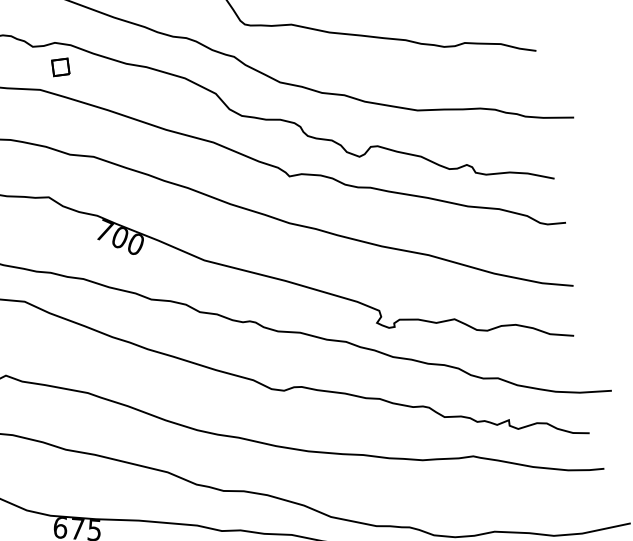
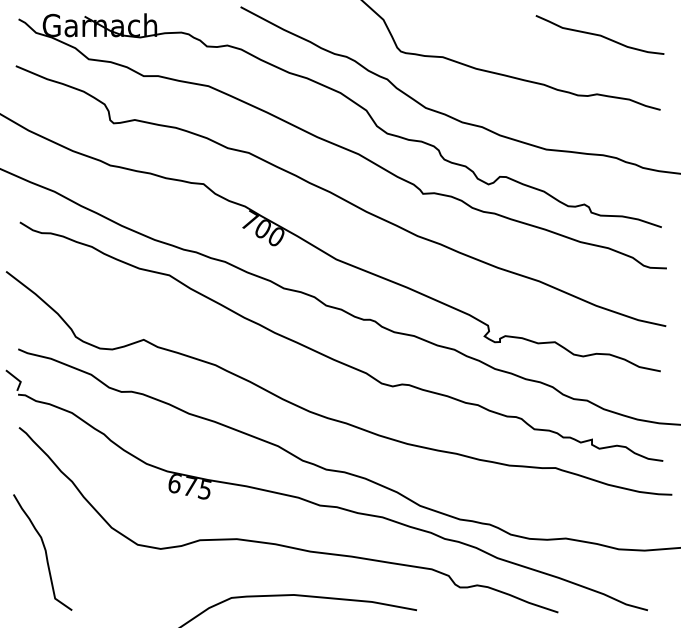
part: (60, 66) -> (229, 67), removed

